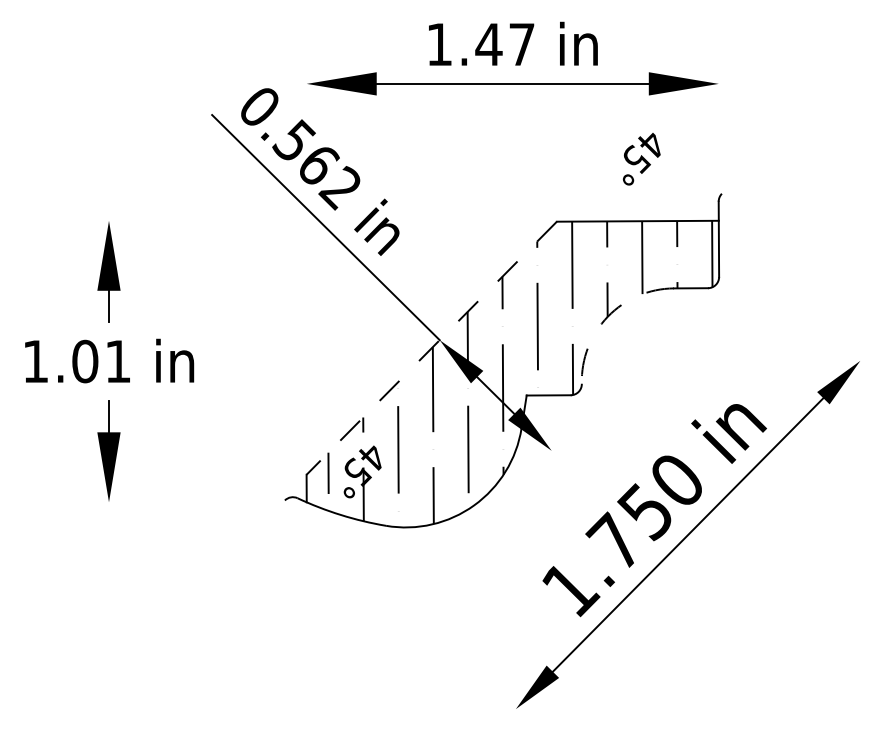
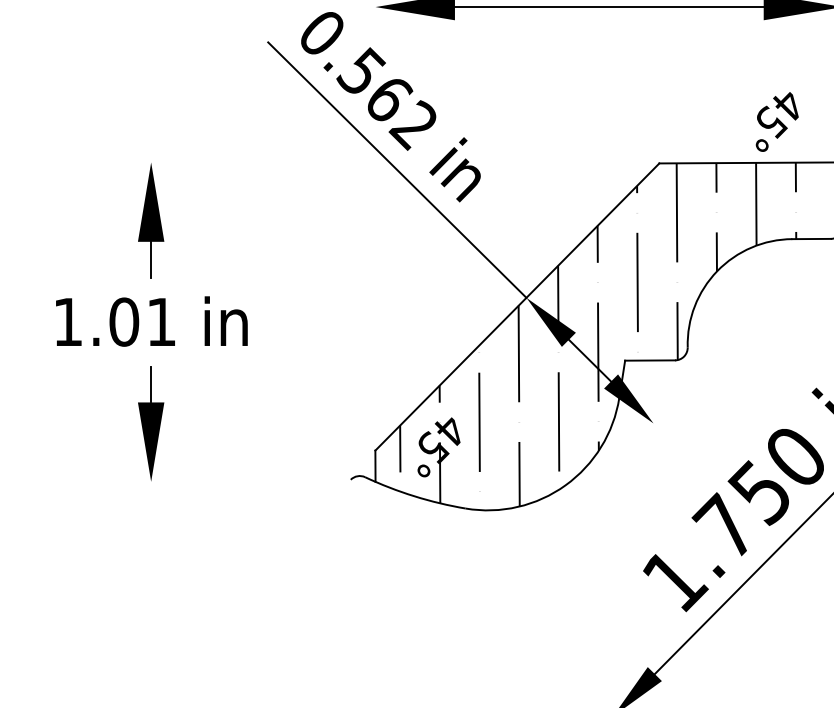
text: (641, 159) -> (776, 122), moved
arc: (607, 316) -> (716, 271), dashed -> solid
line: (431, 348) -> (517, 307), dashed -> solid

